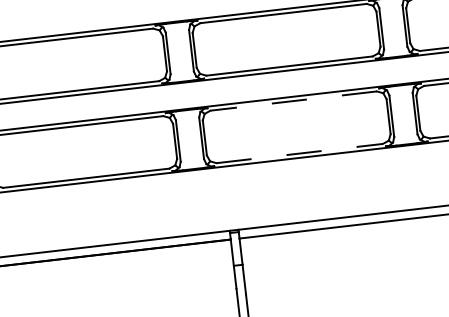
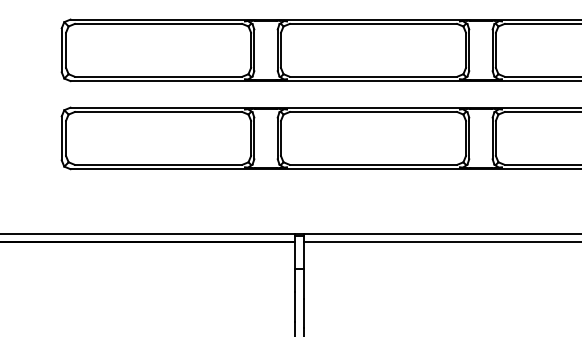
line: (293, 101) -> (373, 112), dashed -> solid
line: (299, 153) -> (373, 164), dashed -> solid

